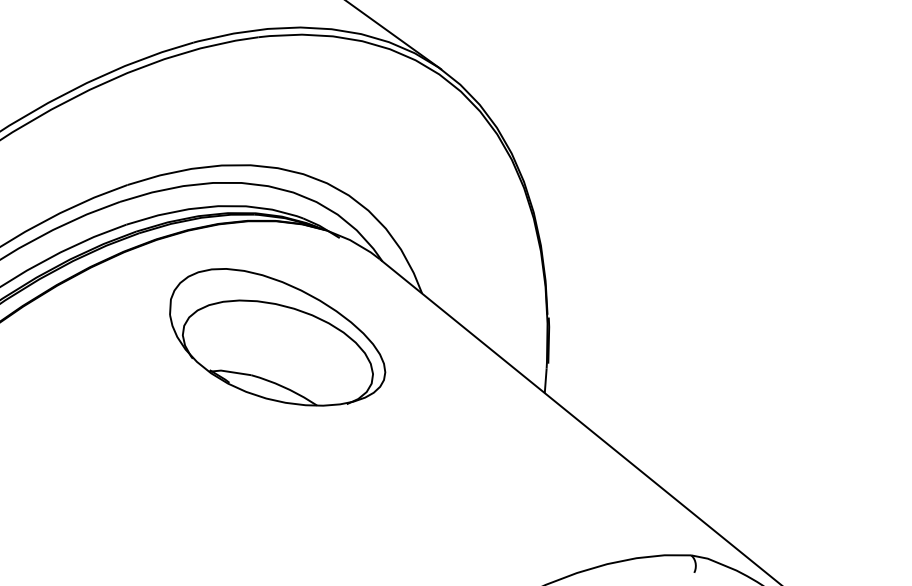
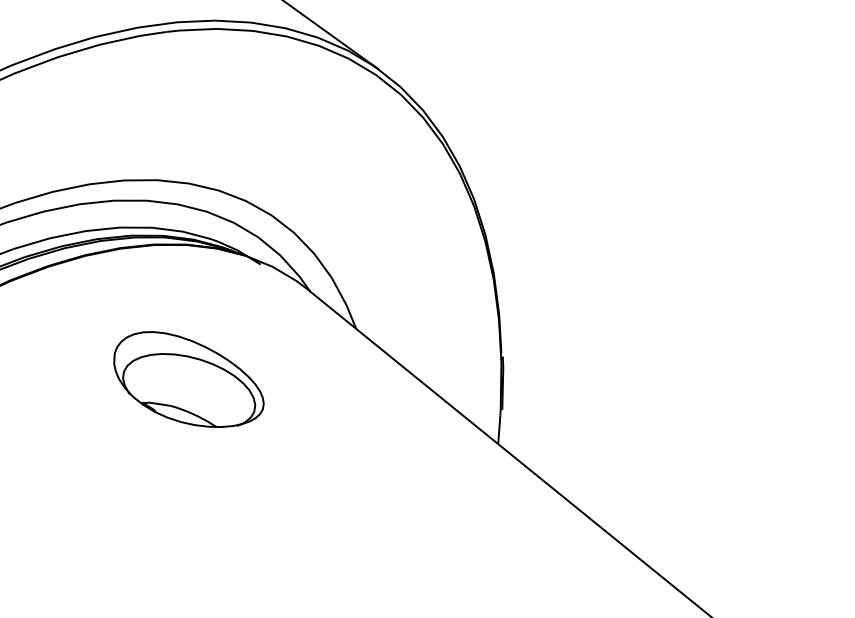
part: (277, 337) -> (188, 379), size x0.6

